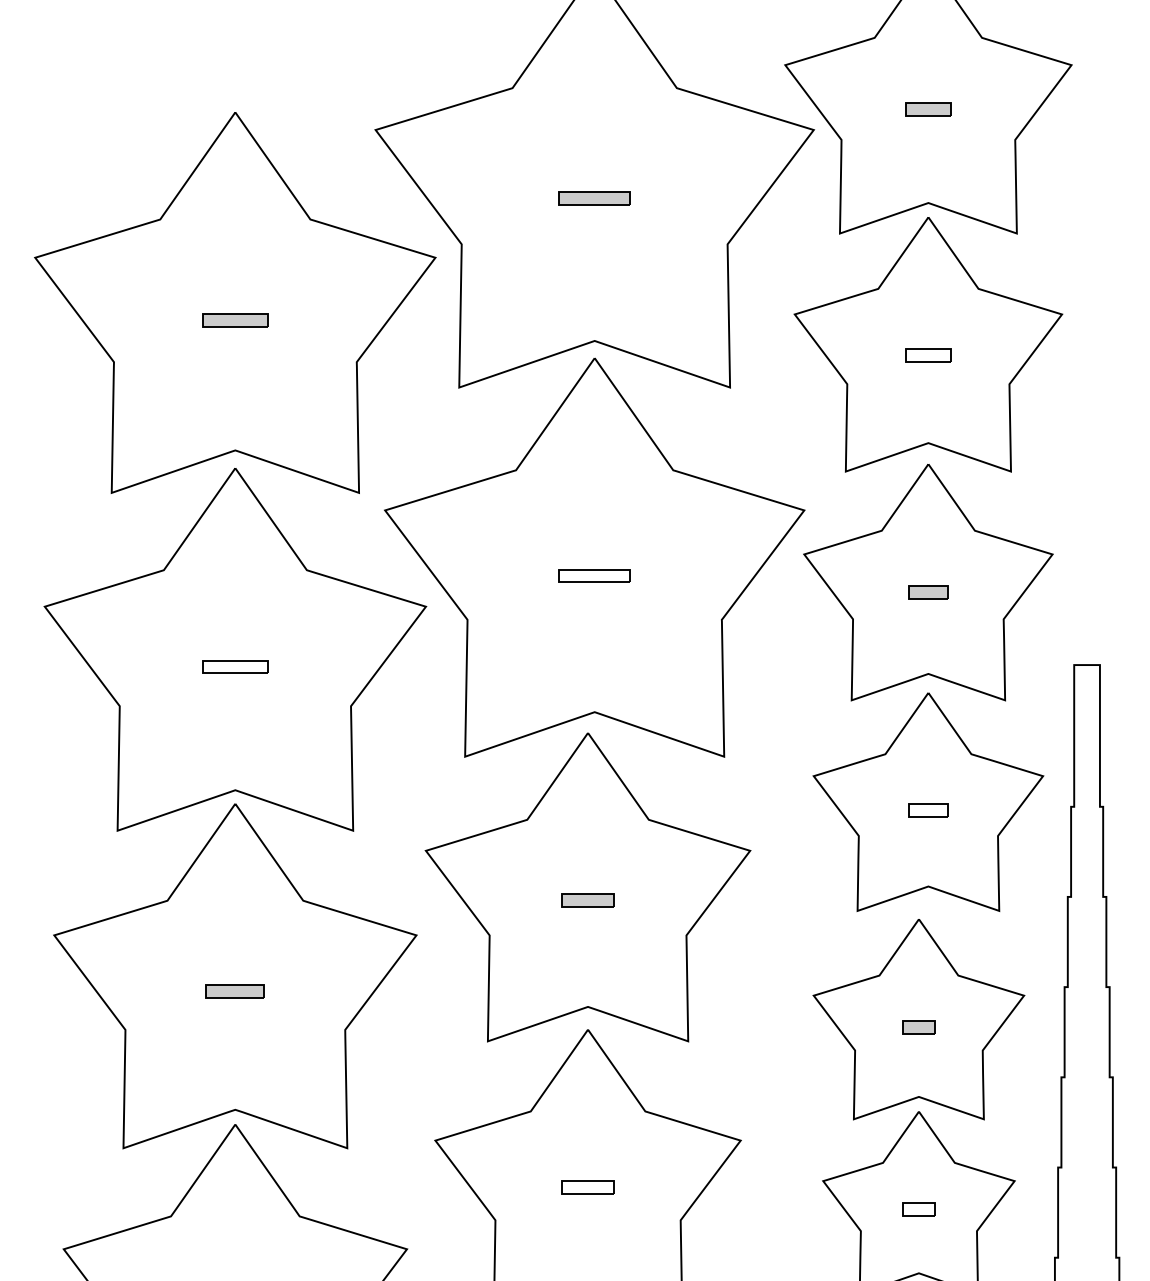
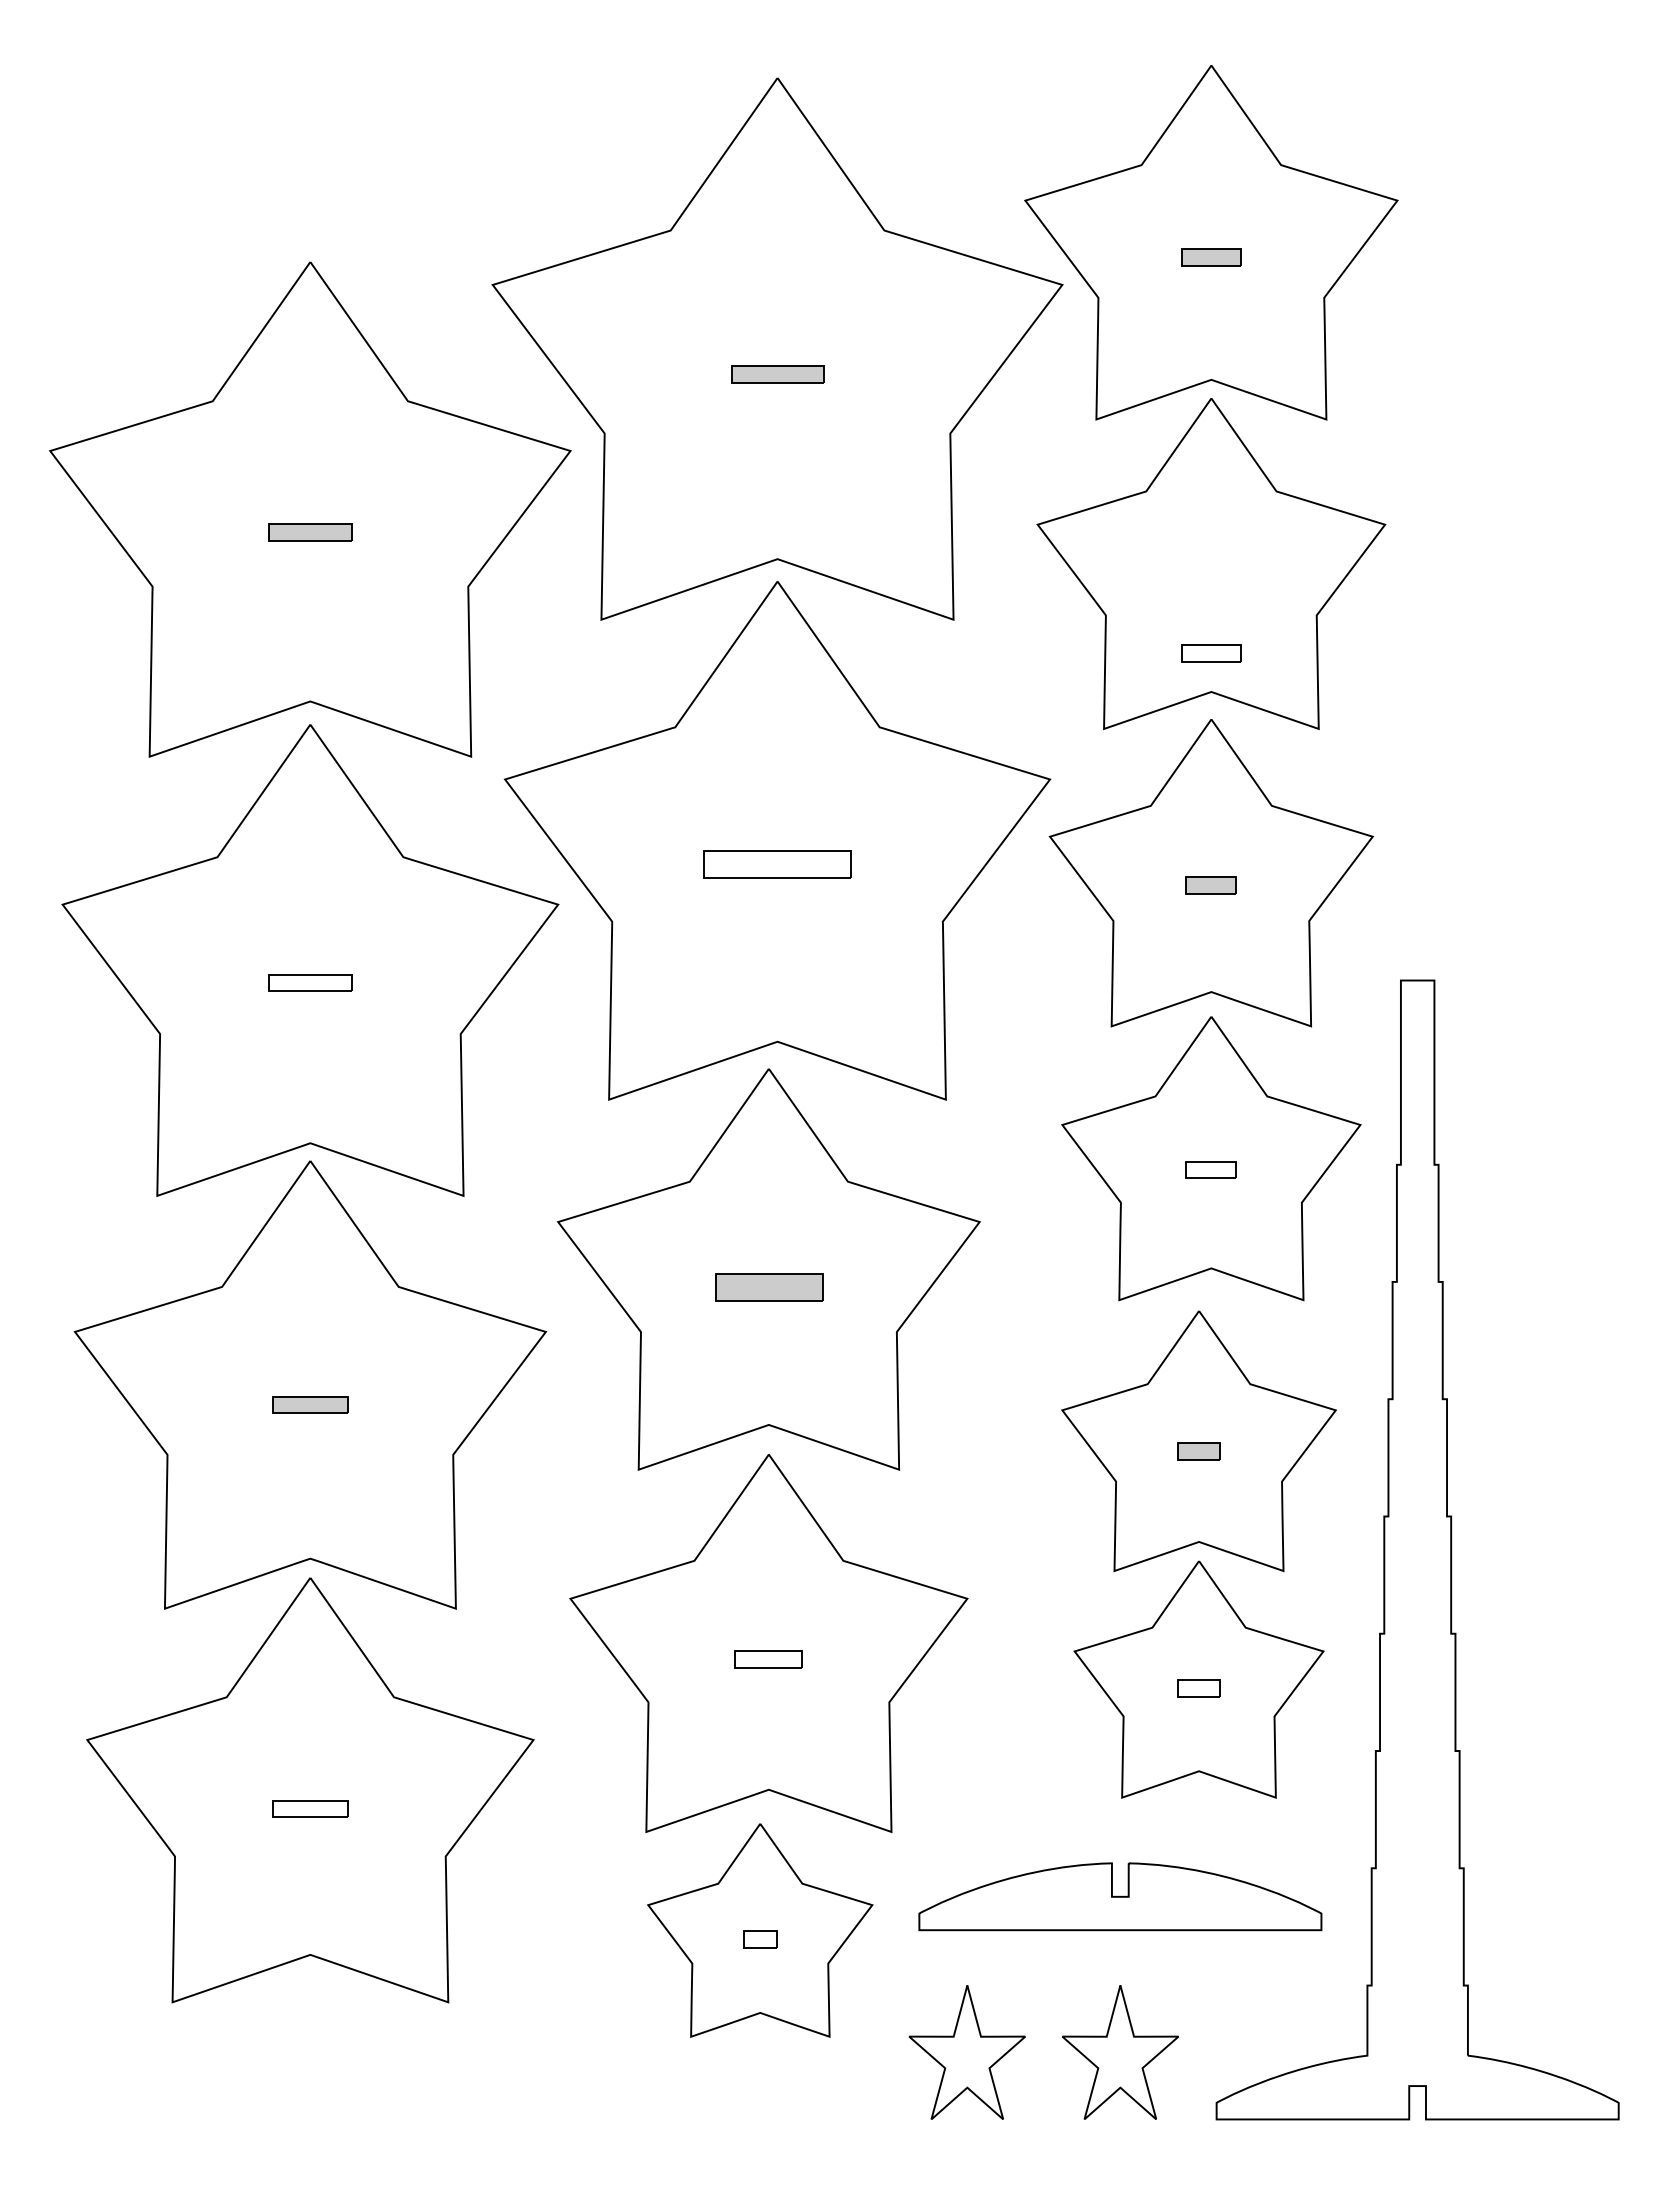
part: (928, 355) -> (1211, 653), moved
part: (594, 575) -> (777, 864), size x1.6
part: (587, 900) -> (768, 1286), size x1.6

